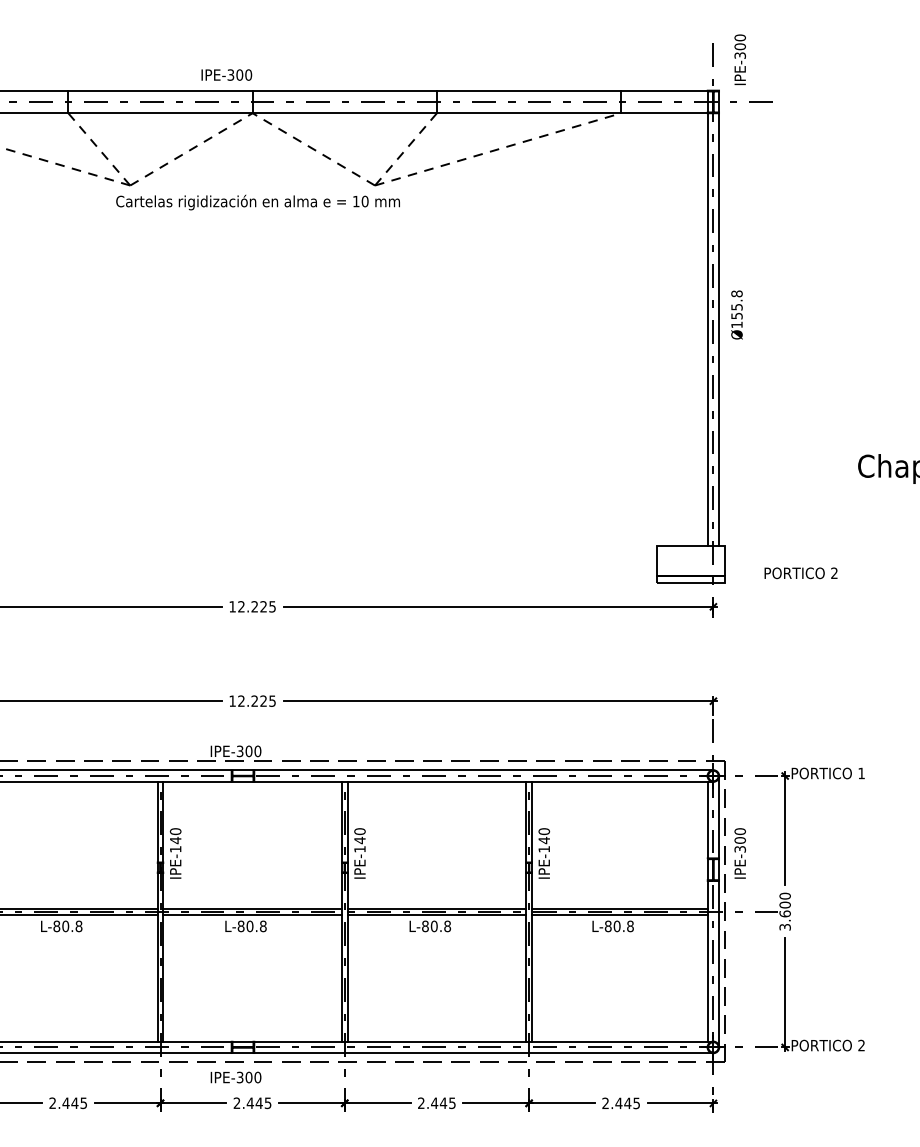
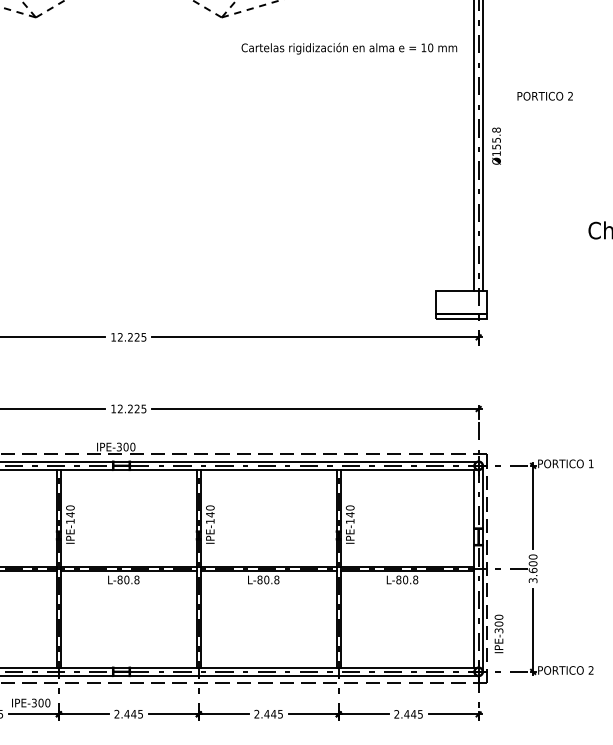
text: (257, 202) -> (348, 48), moved
text: (736, 314) -> (496, 145), moved
text: (800, 573) -> (544, 96), moved
text: (739, 853) -> (498, 633), moved
text: (235, 1077) -> (30, 703), moved

